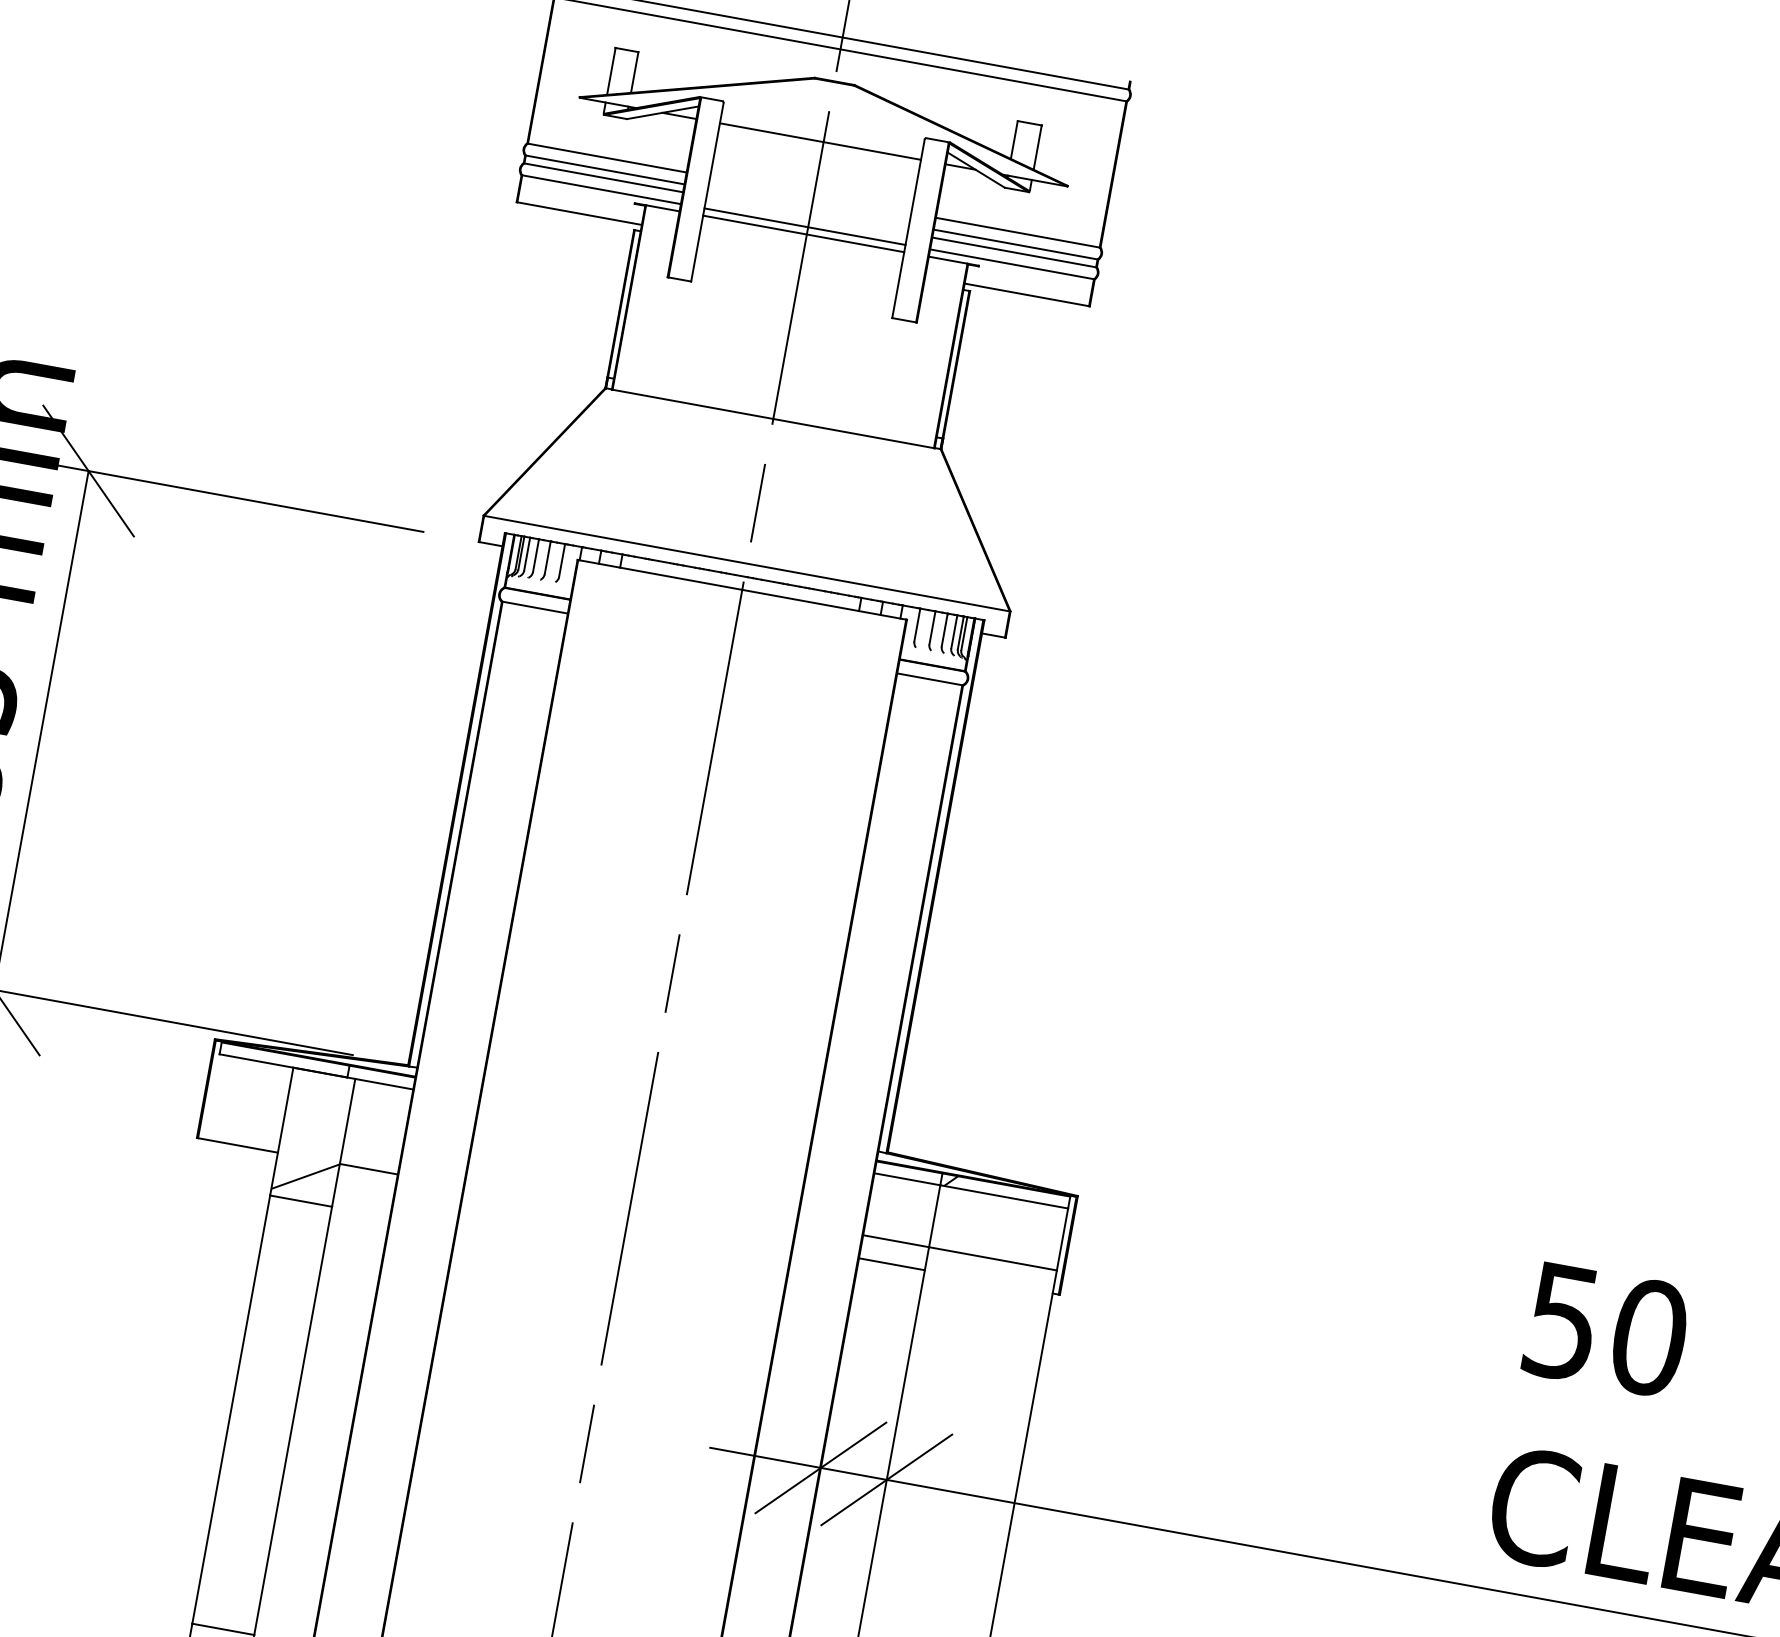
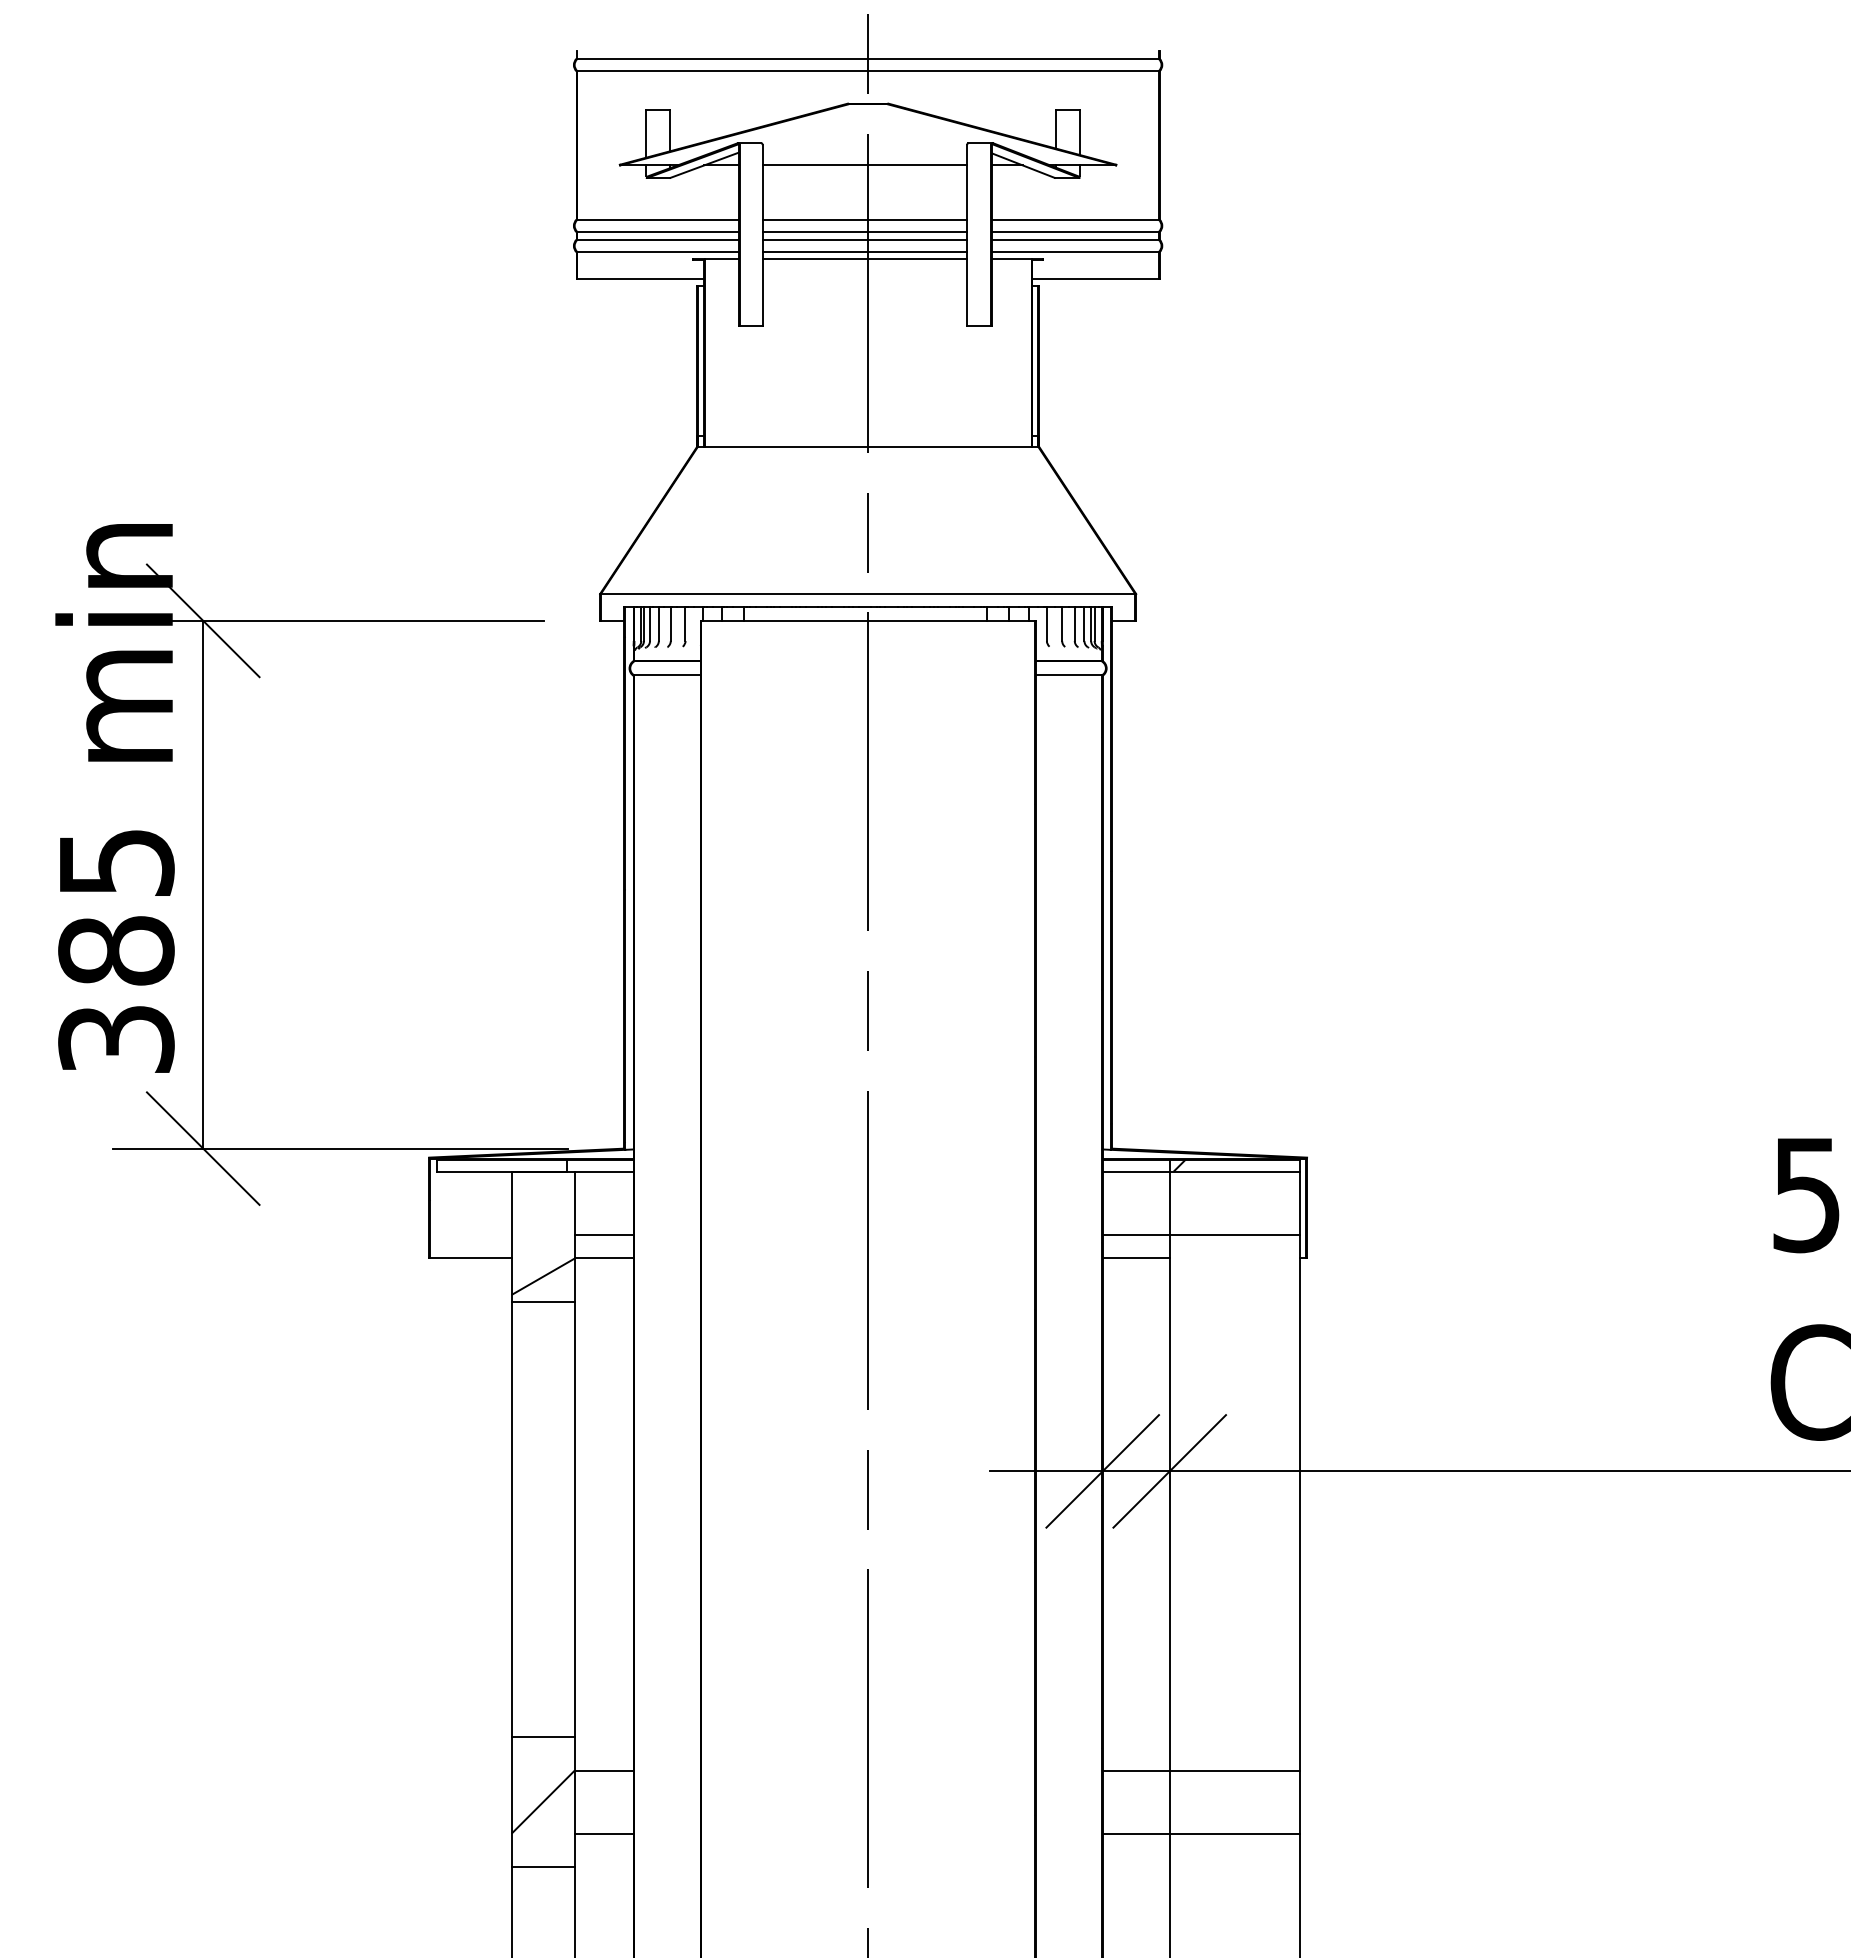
line: (810, 194) -> (864, 219), added
line: (808, 206) -> (864, 231), added
line: (806, 214) -> (864, 239), added
line: (372, 1145) -> (603, 1234), added

